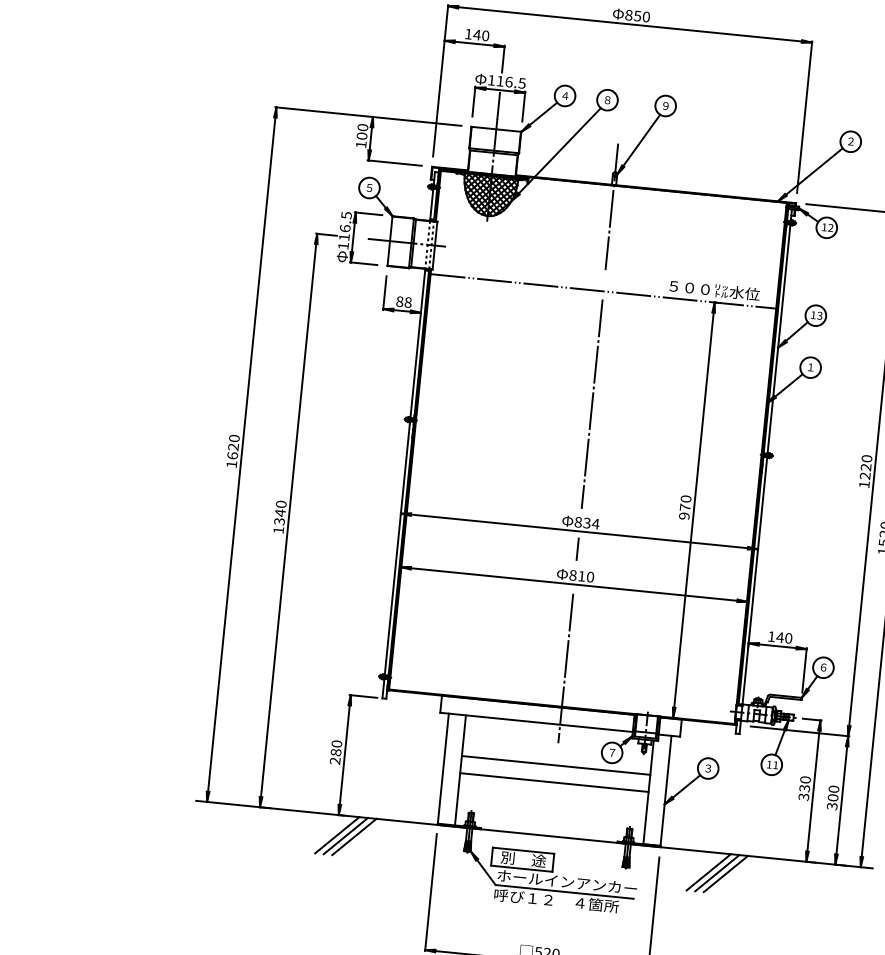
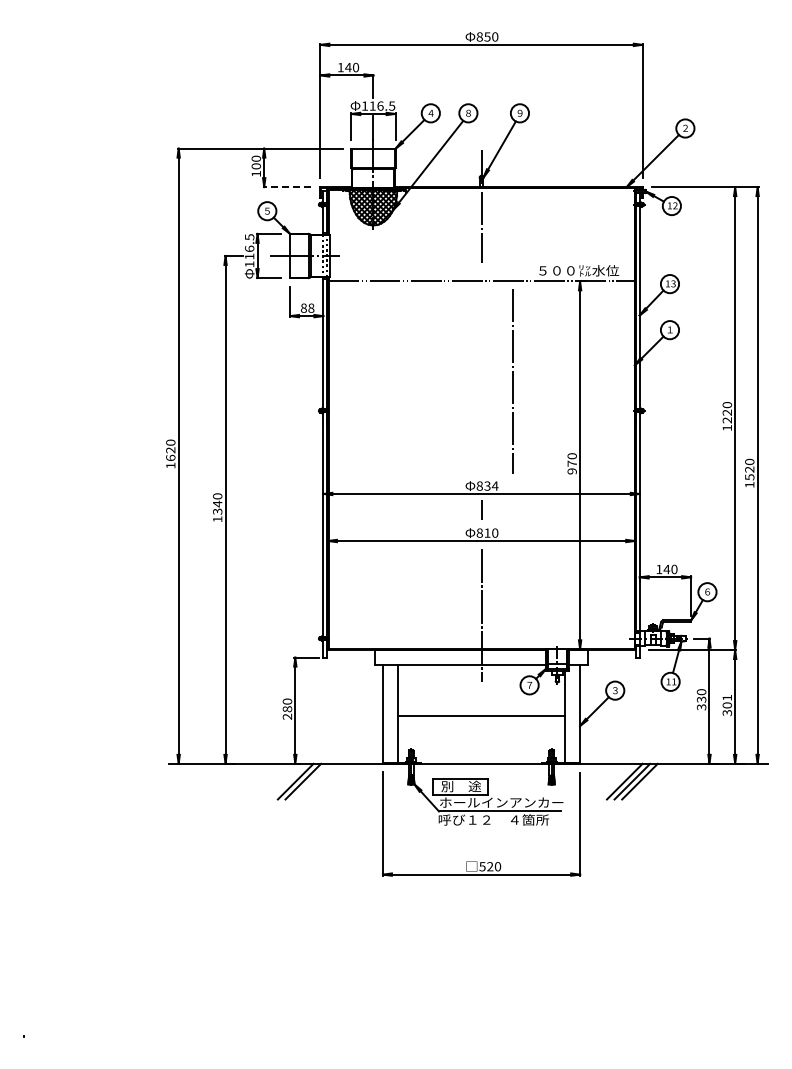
line: (394, 163) -> (287, 187), solid -> dashed
line: (592, 404) -> (512, 381), moved
line: (556, 765) -> (481, 701), removed
text: (834, 788) -> (727, 697), 300 -> 301
line: (353, 836) -> (310, 781), removed

